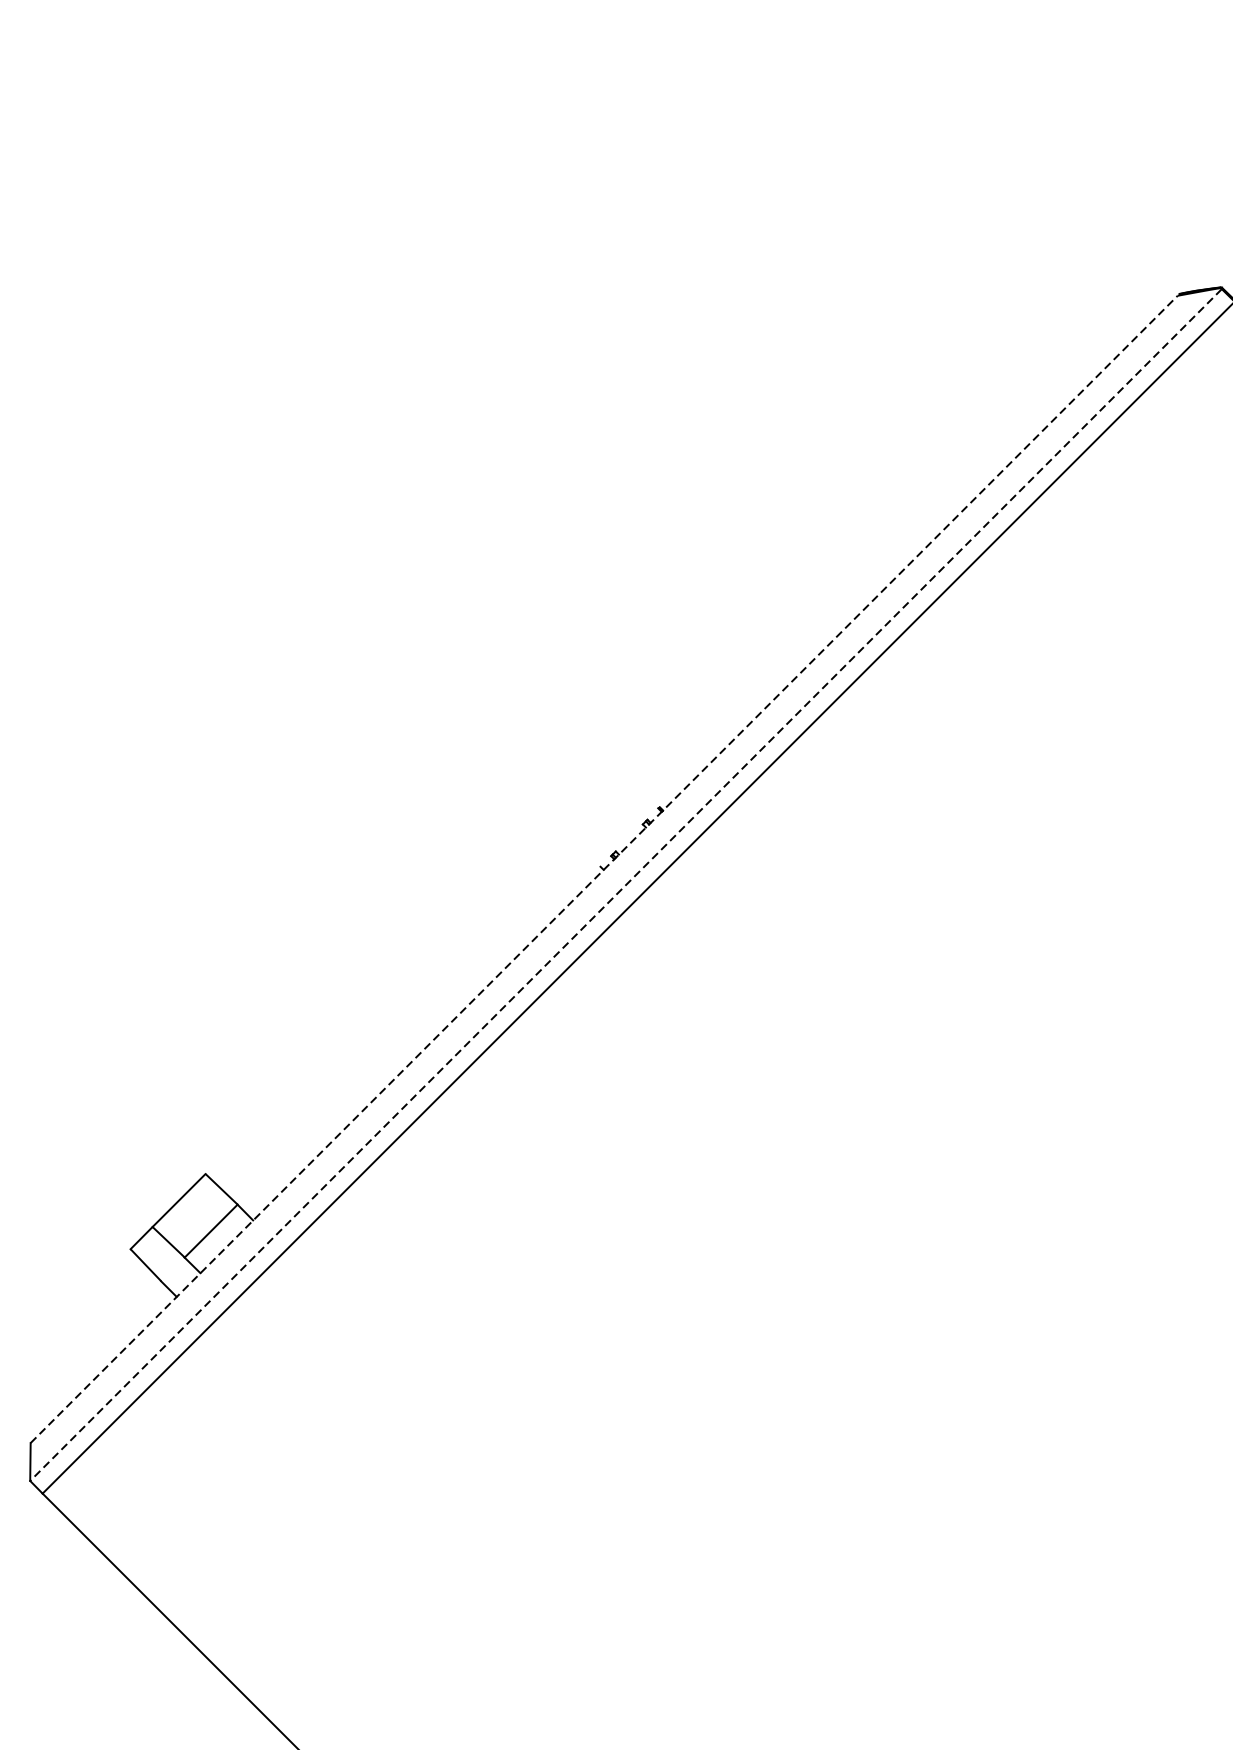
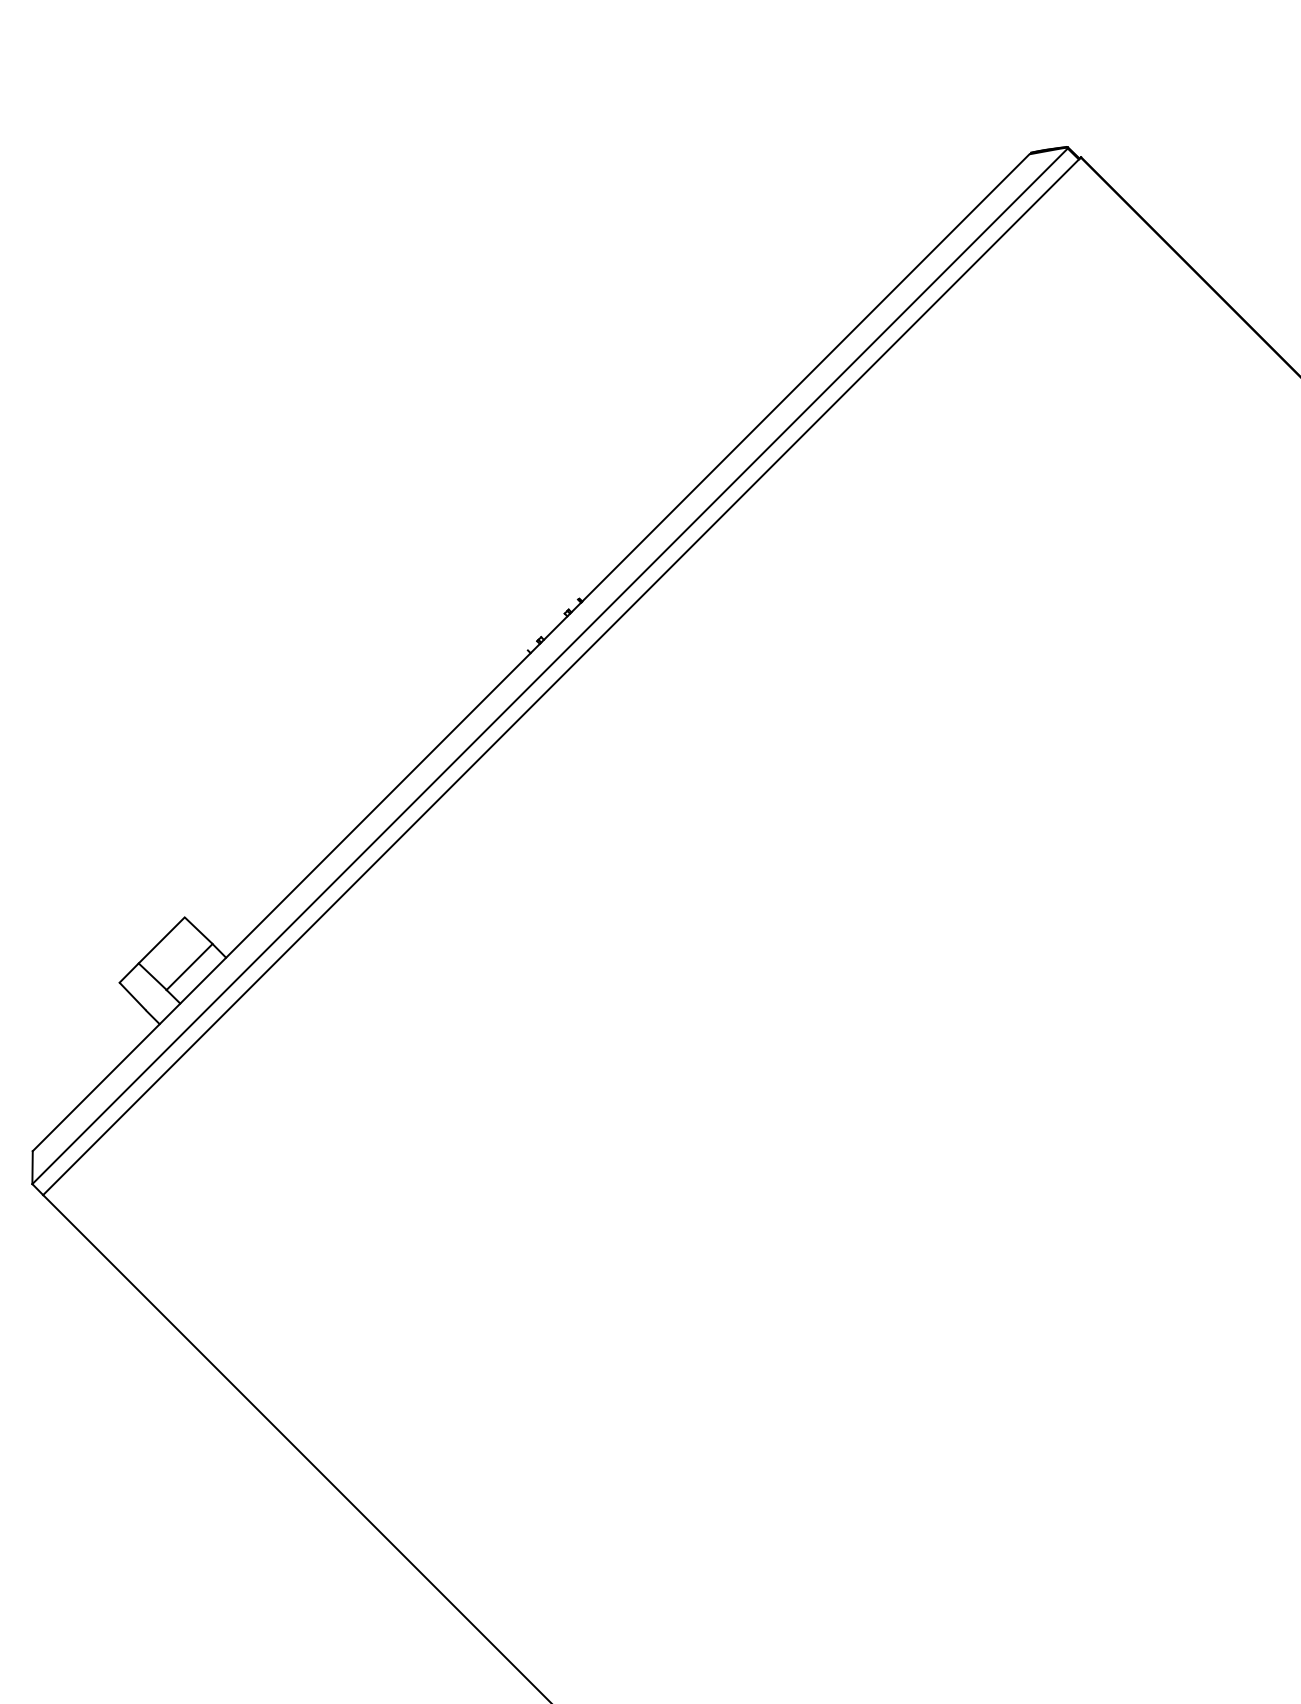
line: (604, 869) -> (531, 652), dashed -> solid
line: (625, 885) -> (549, 666), dashed -> solid

